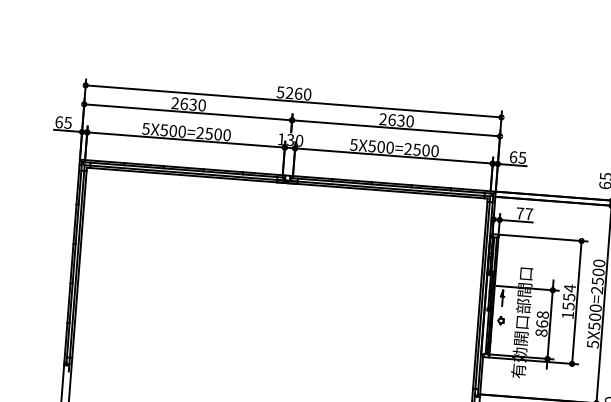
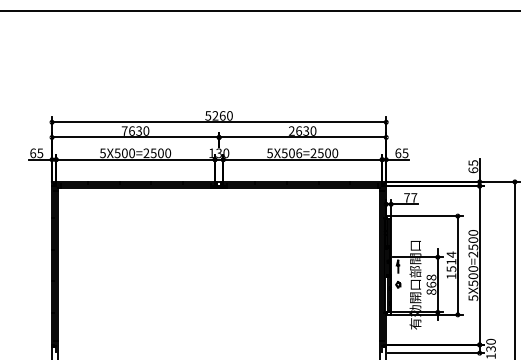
text: (175, 102) -> (124, 130), 2630 -> 7630
text: (390, 146) -> (299, 152), 5X500=2500 -> 5X506=2500
text: (569, 296) -> (451, 261), 1554 -> 1514

